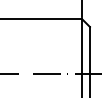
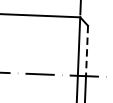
line: (89, 50) -> (86, 50), solid -> dashed

